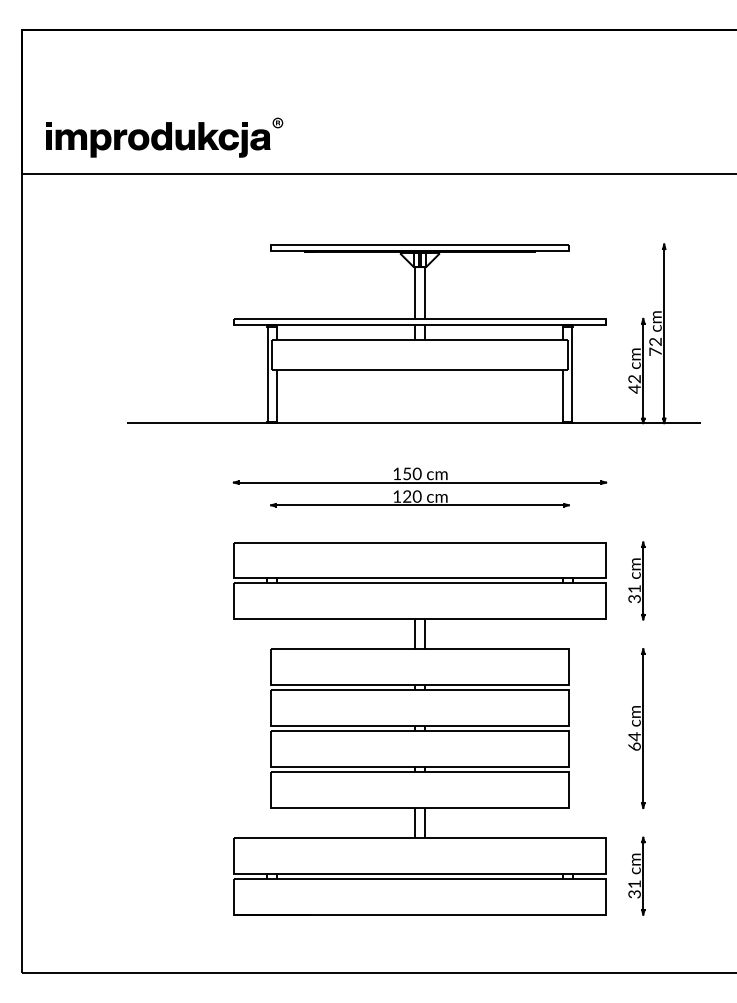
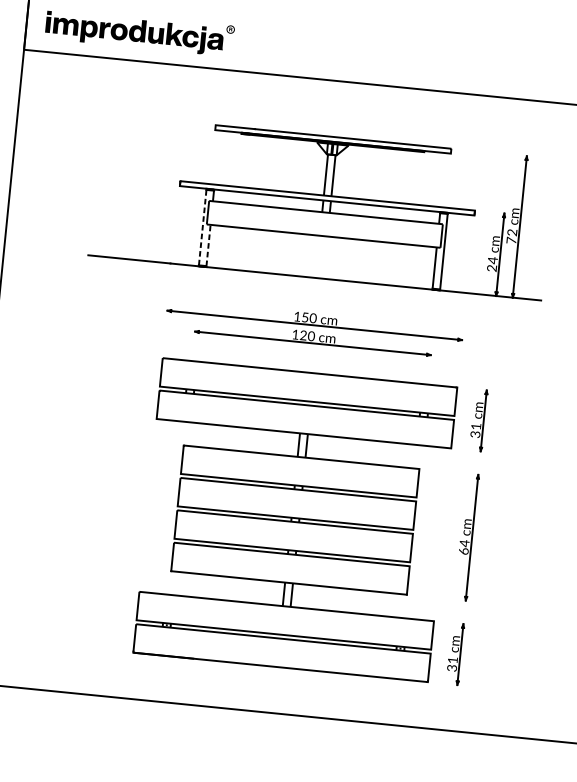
line: (267, 374) -> (202, 227), solid -> dashed
text: (634, 383) -> (492, 263), 42 -> 24
line: (277, 395) -> (208, 245), solid -> dashed

